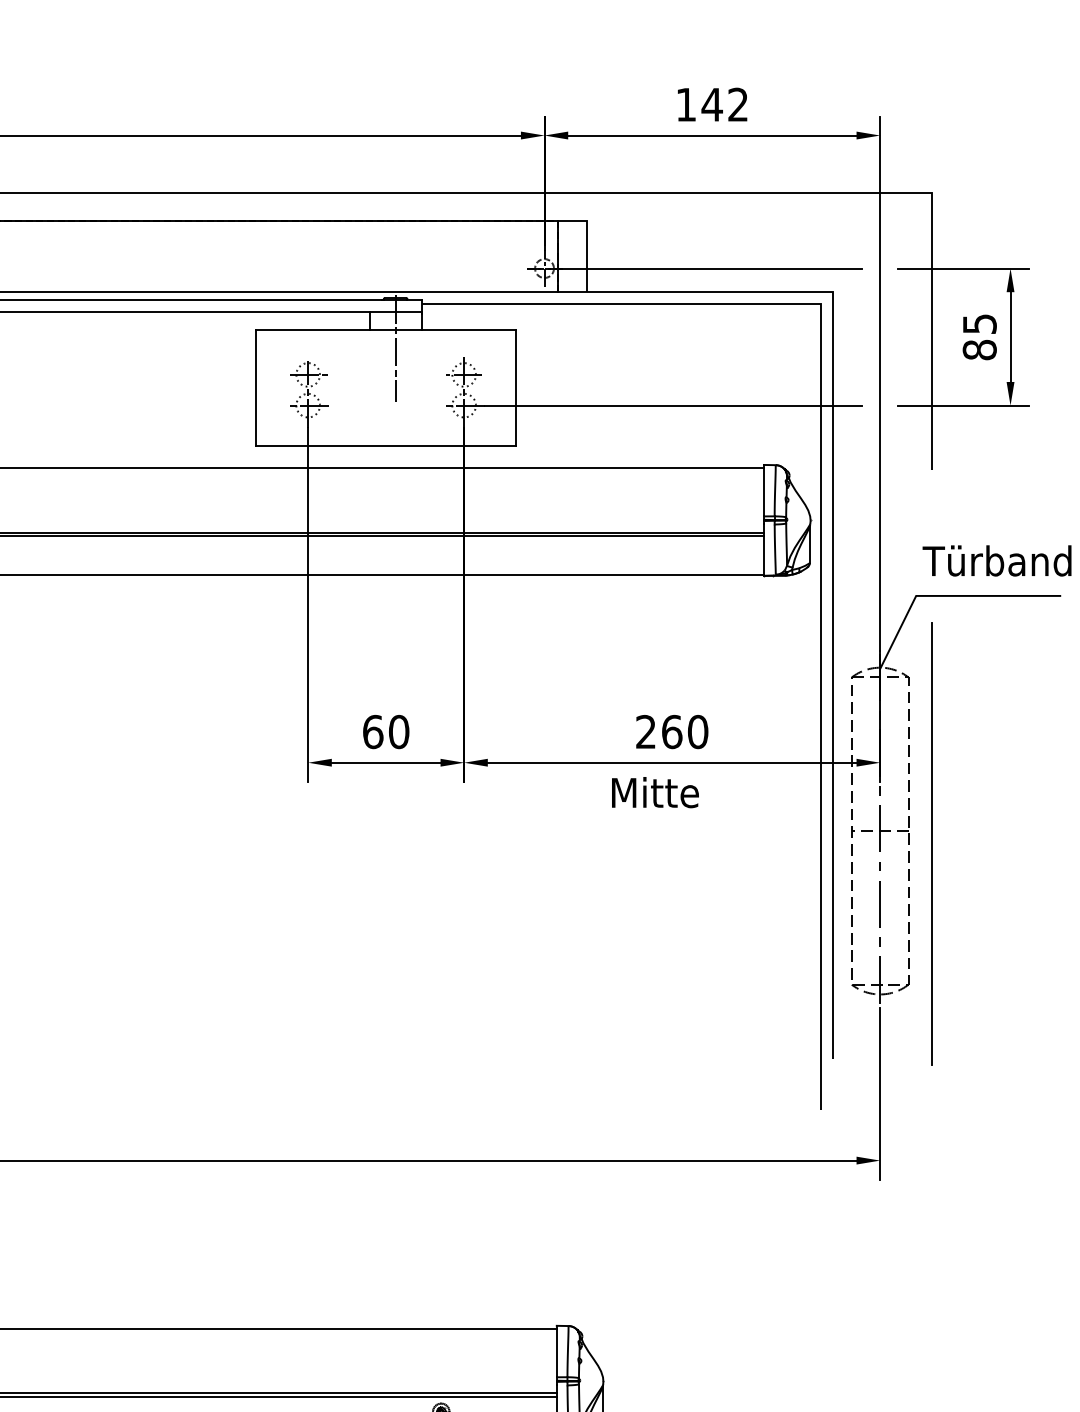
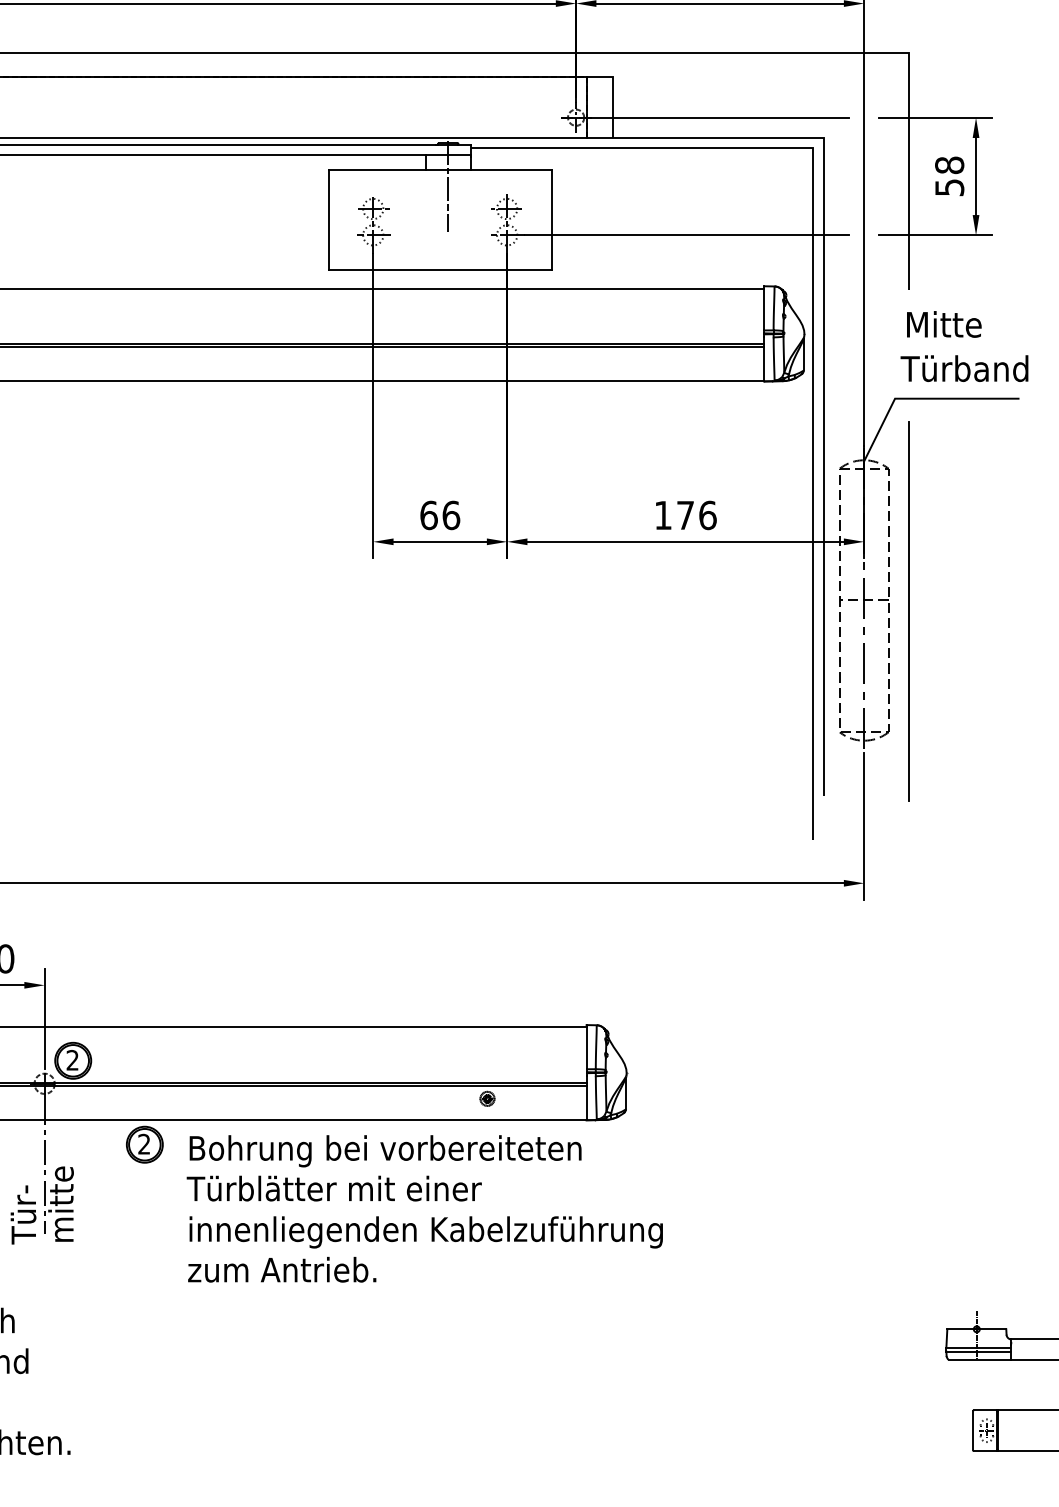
text: (979, 337) -> (949, 176), 85 -> 58
text: (399, 730) -> (451, 514), 60 -> 66
text: (671, 732) -> (685, 515), 260 -> 176
text: (655, 792) -> (944, 324), moved

